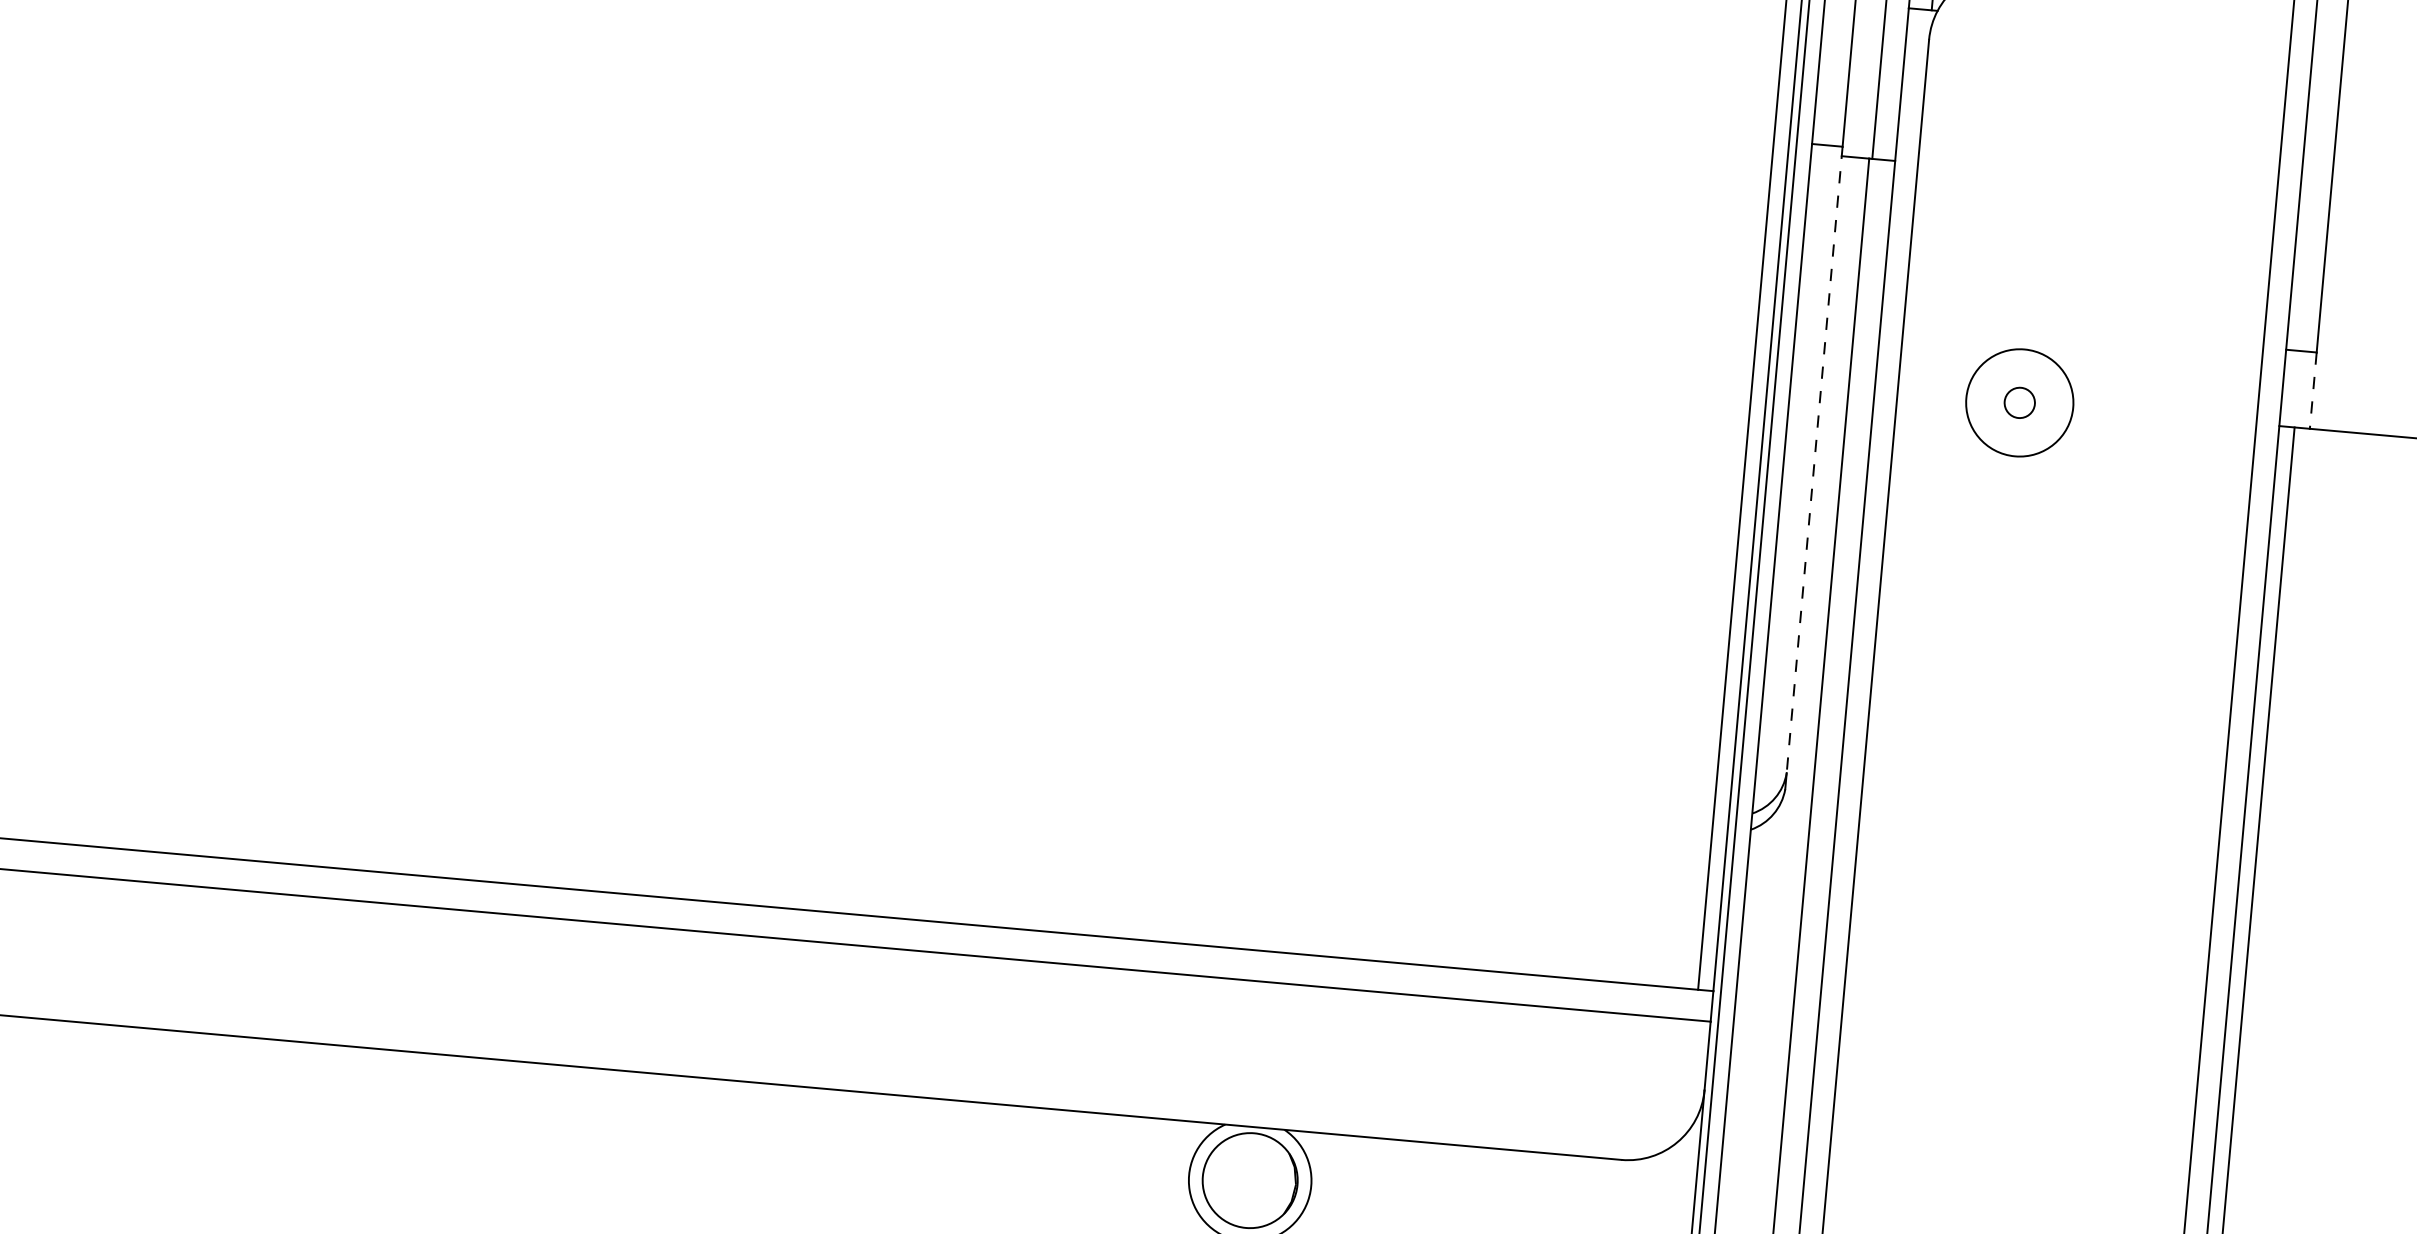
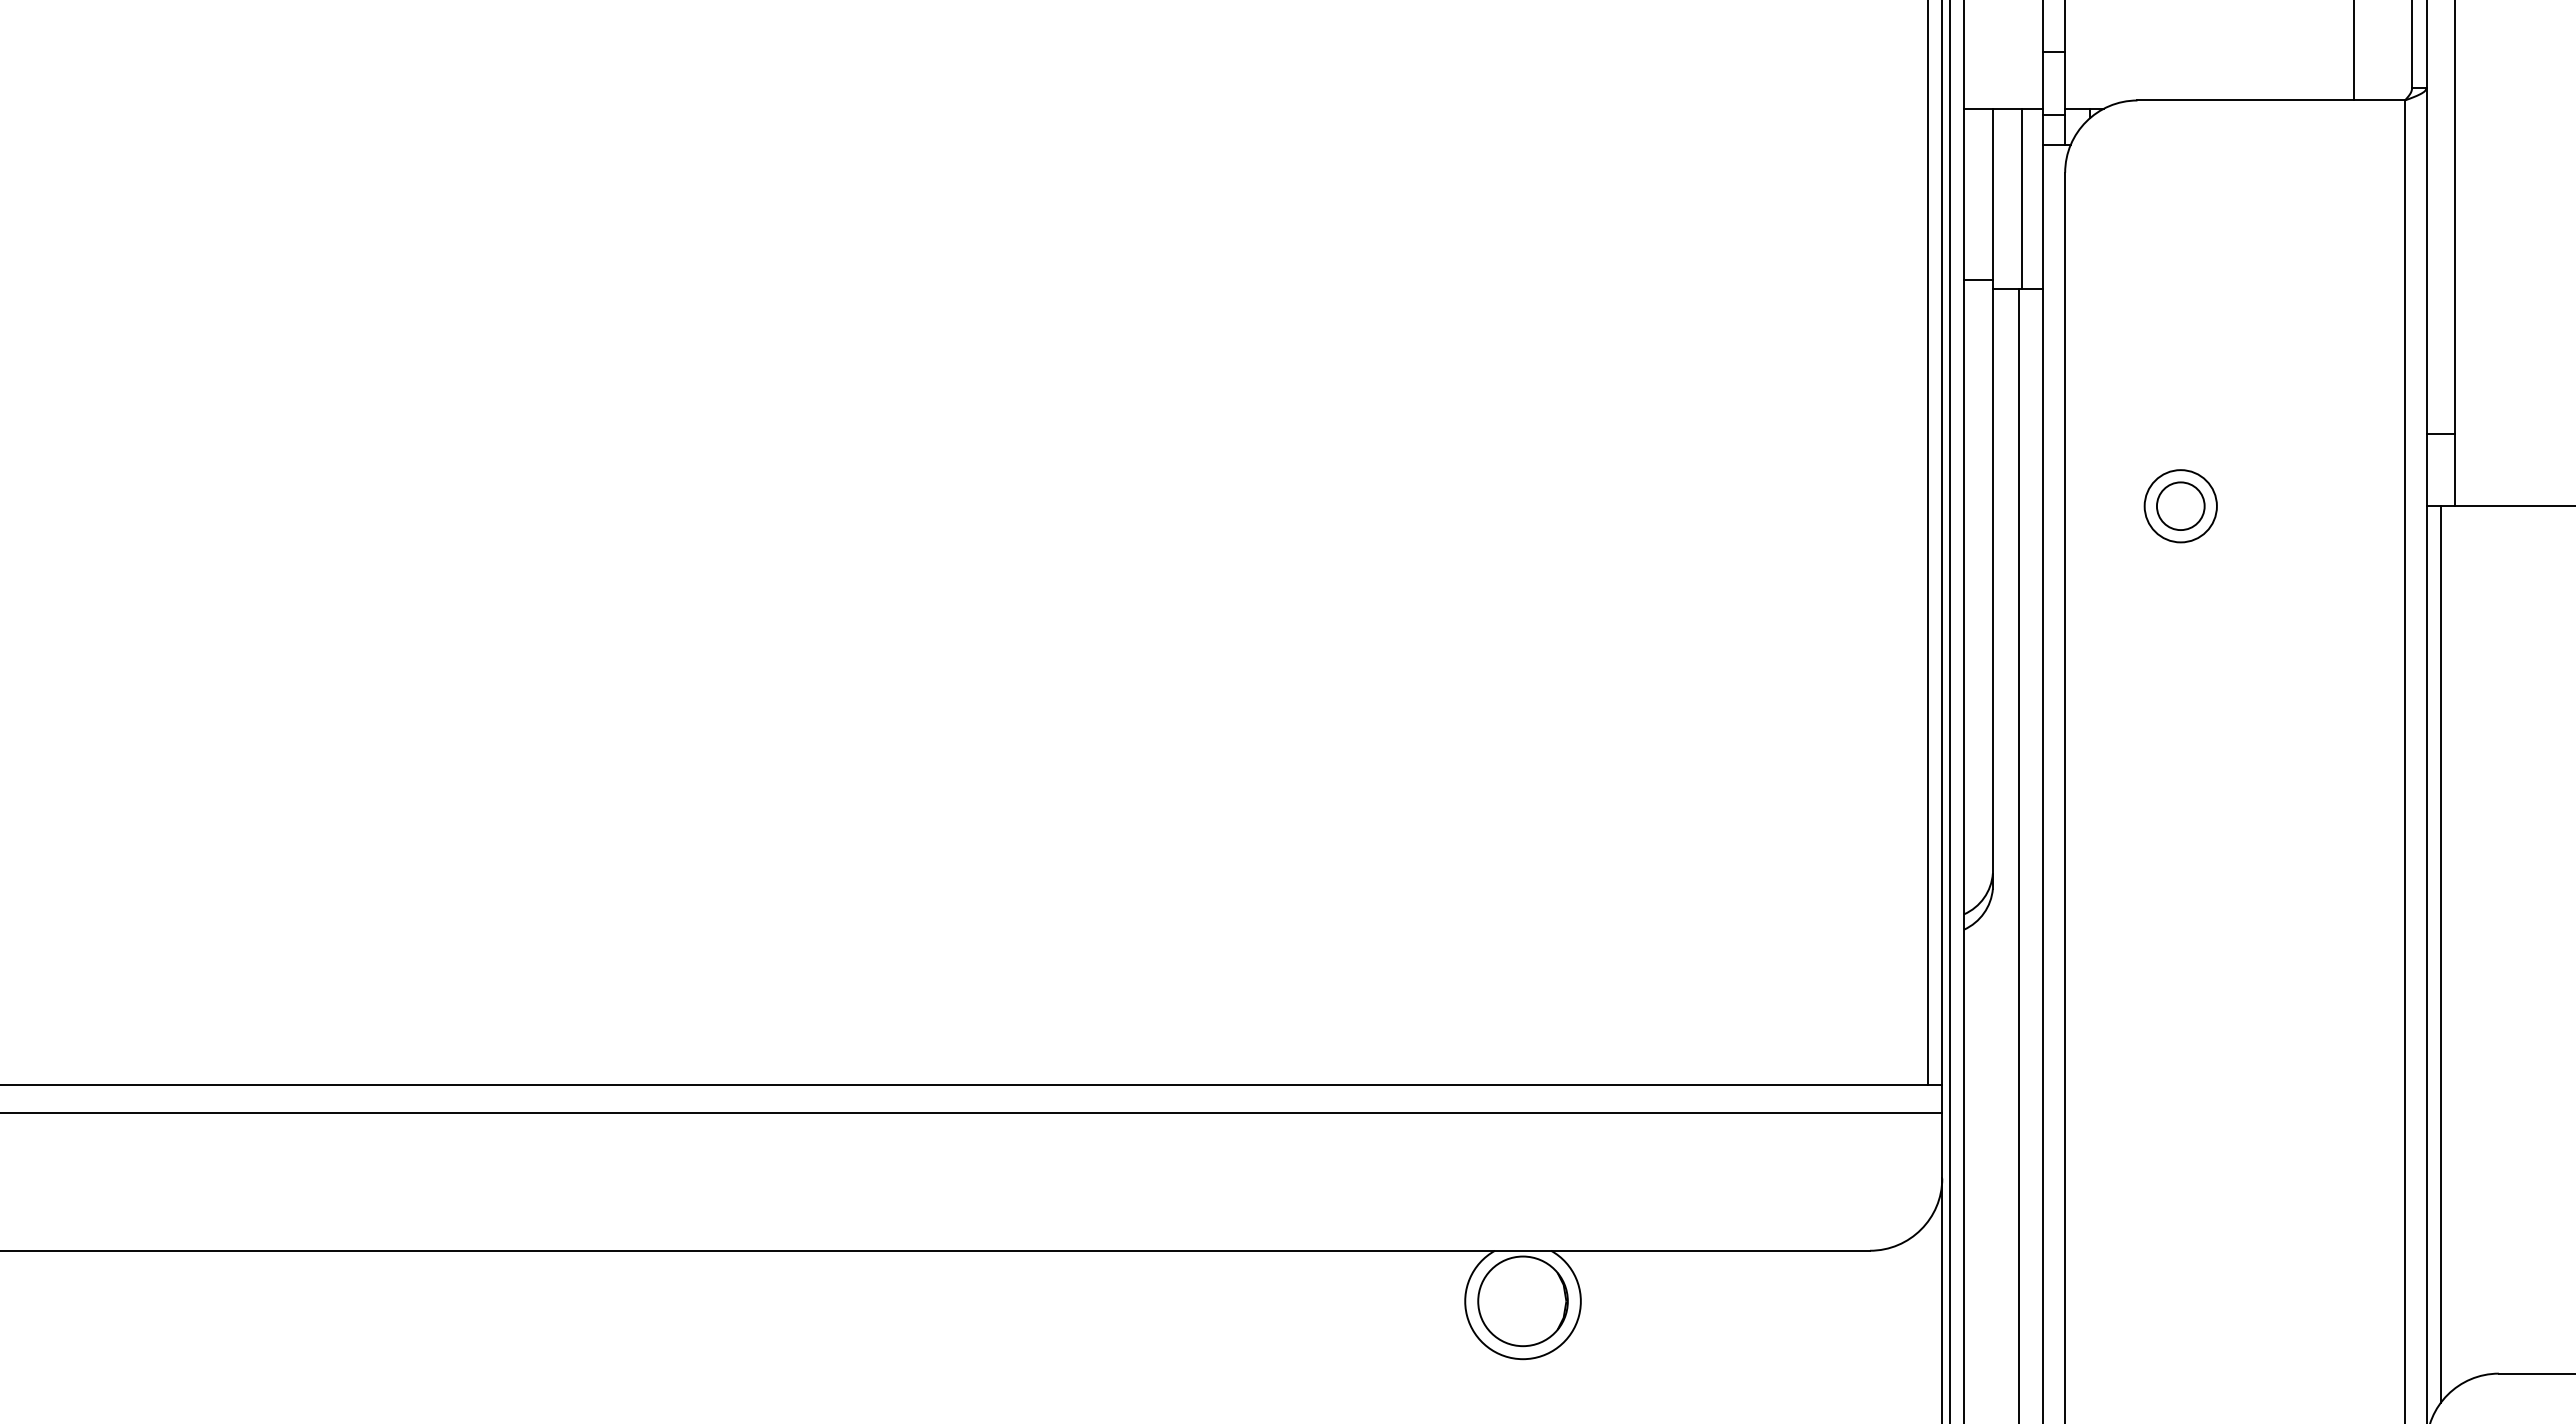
line: (2313, 391) -> (2455, 470), dashed -> solid
circle: (2019, 403) -> (2180, 506), size x0.71
circle: (2019, 403) -> (2180, 506), size x1.67
line: (1814, 459) -> (1992, 576), dashed -> solid

